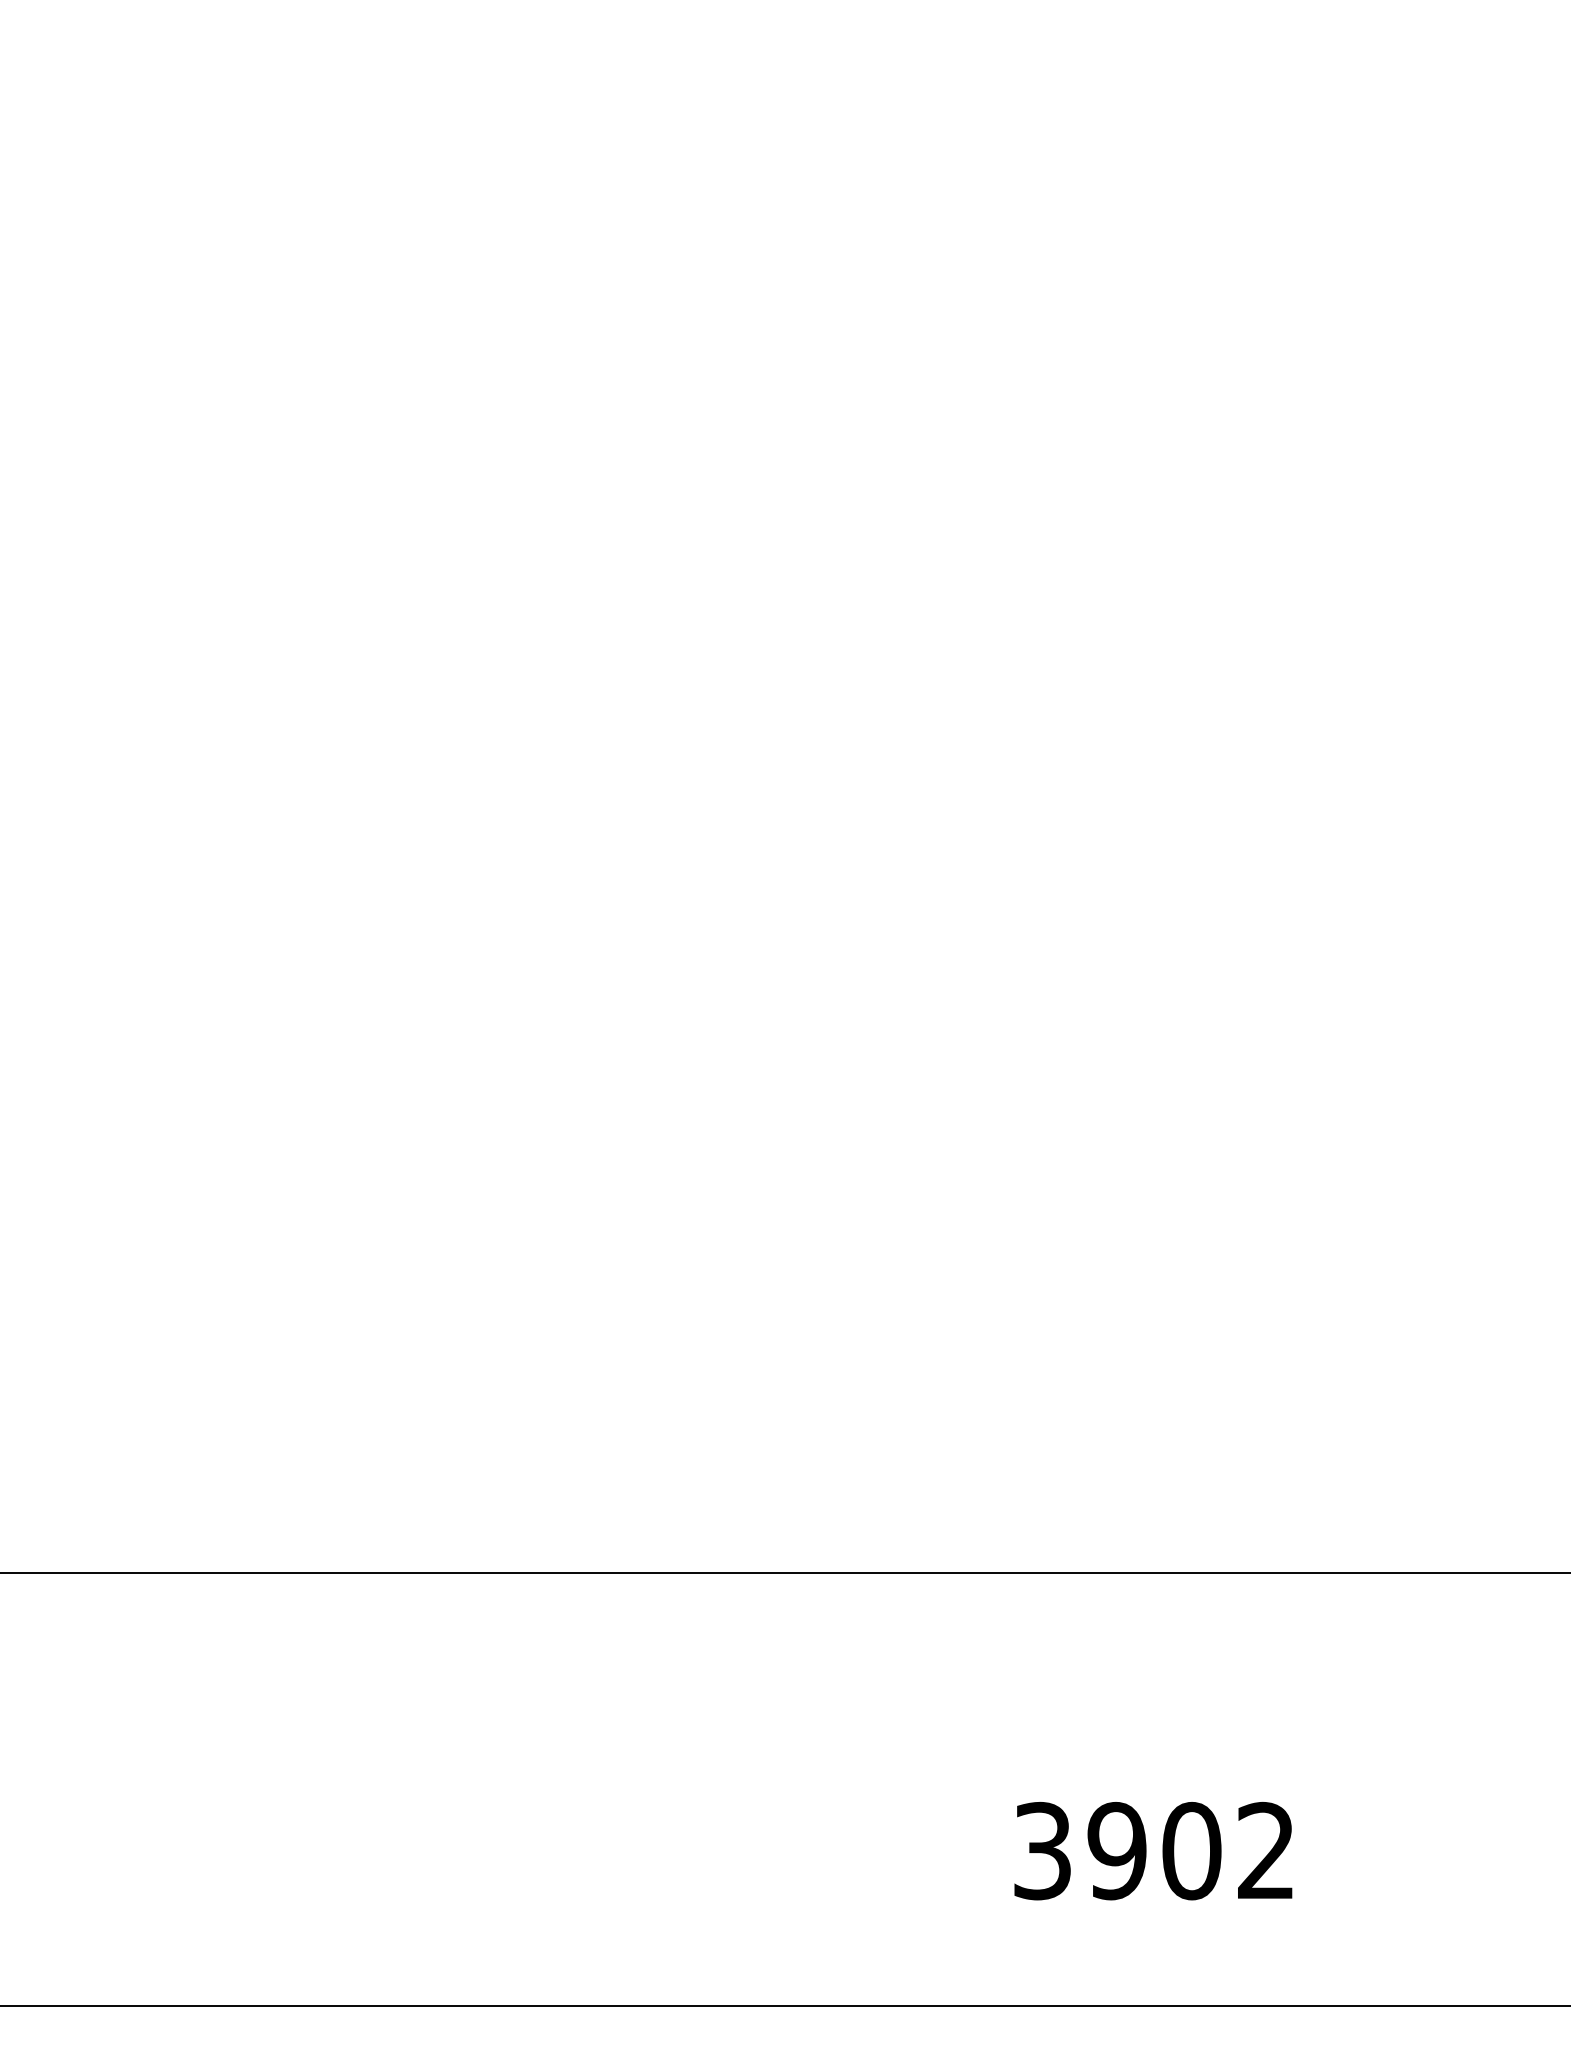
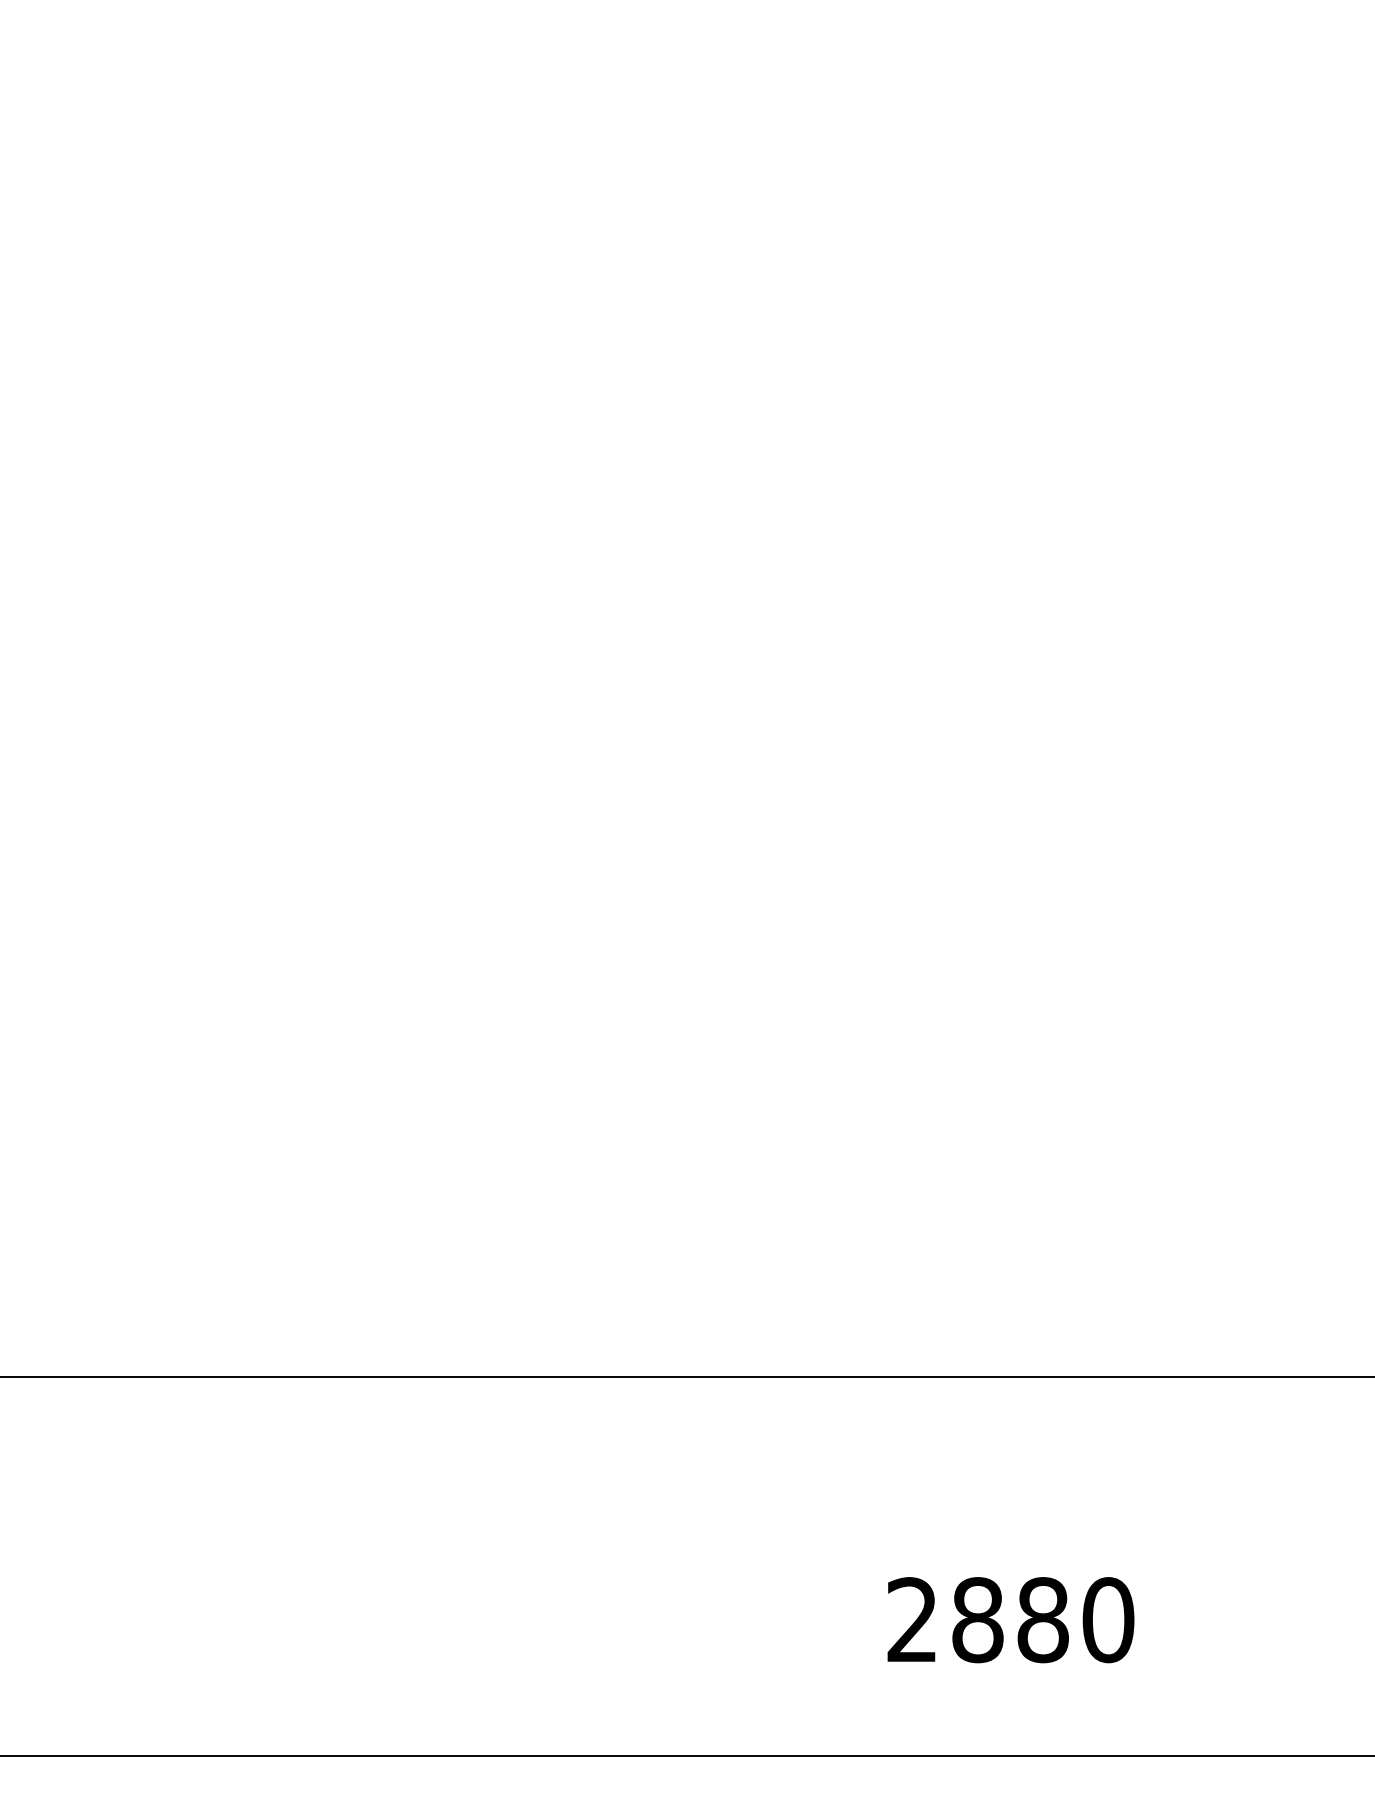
text: (1155, 1850) -> (1011, 1619), 3902 -> 2880

